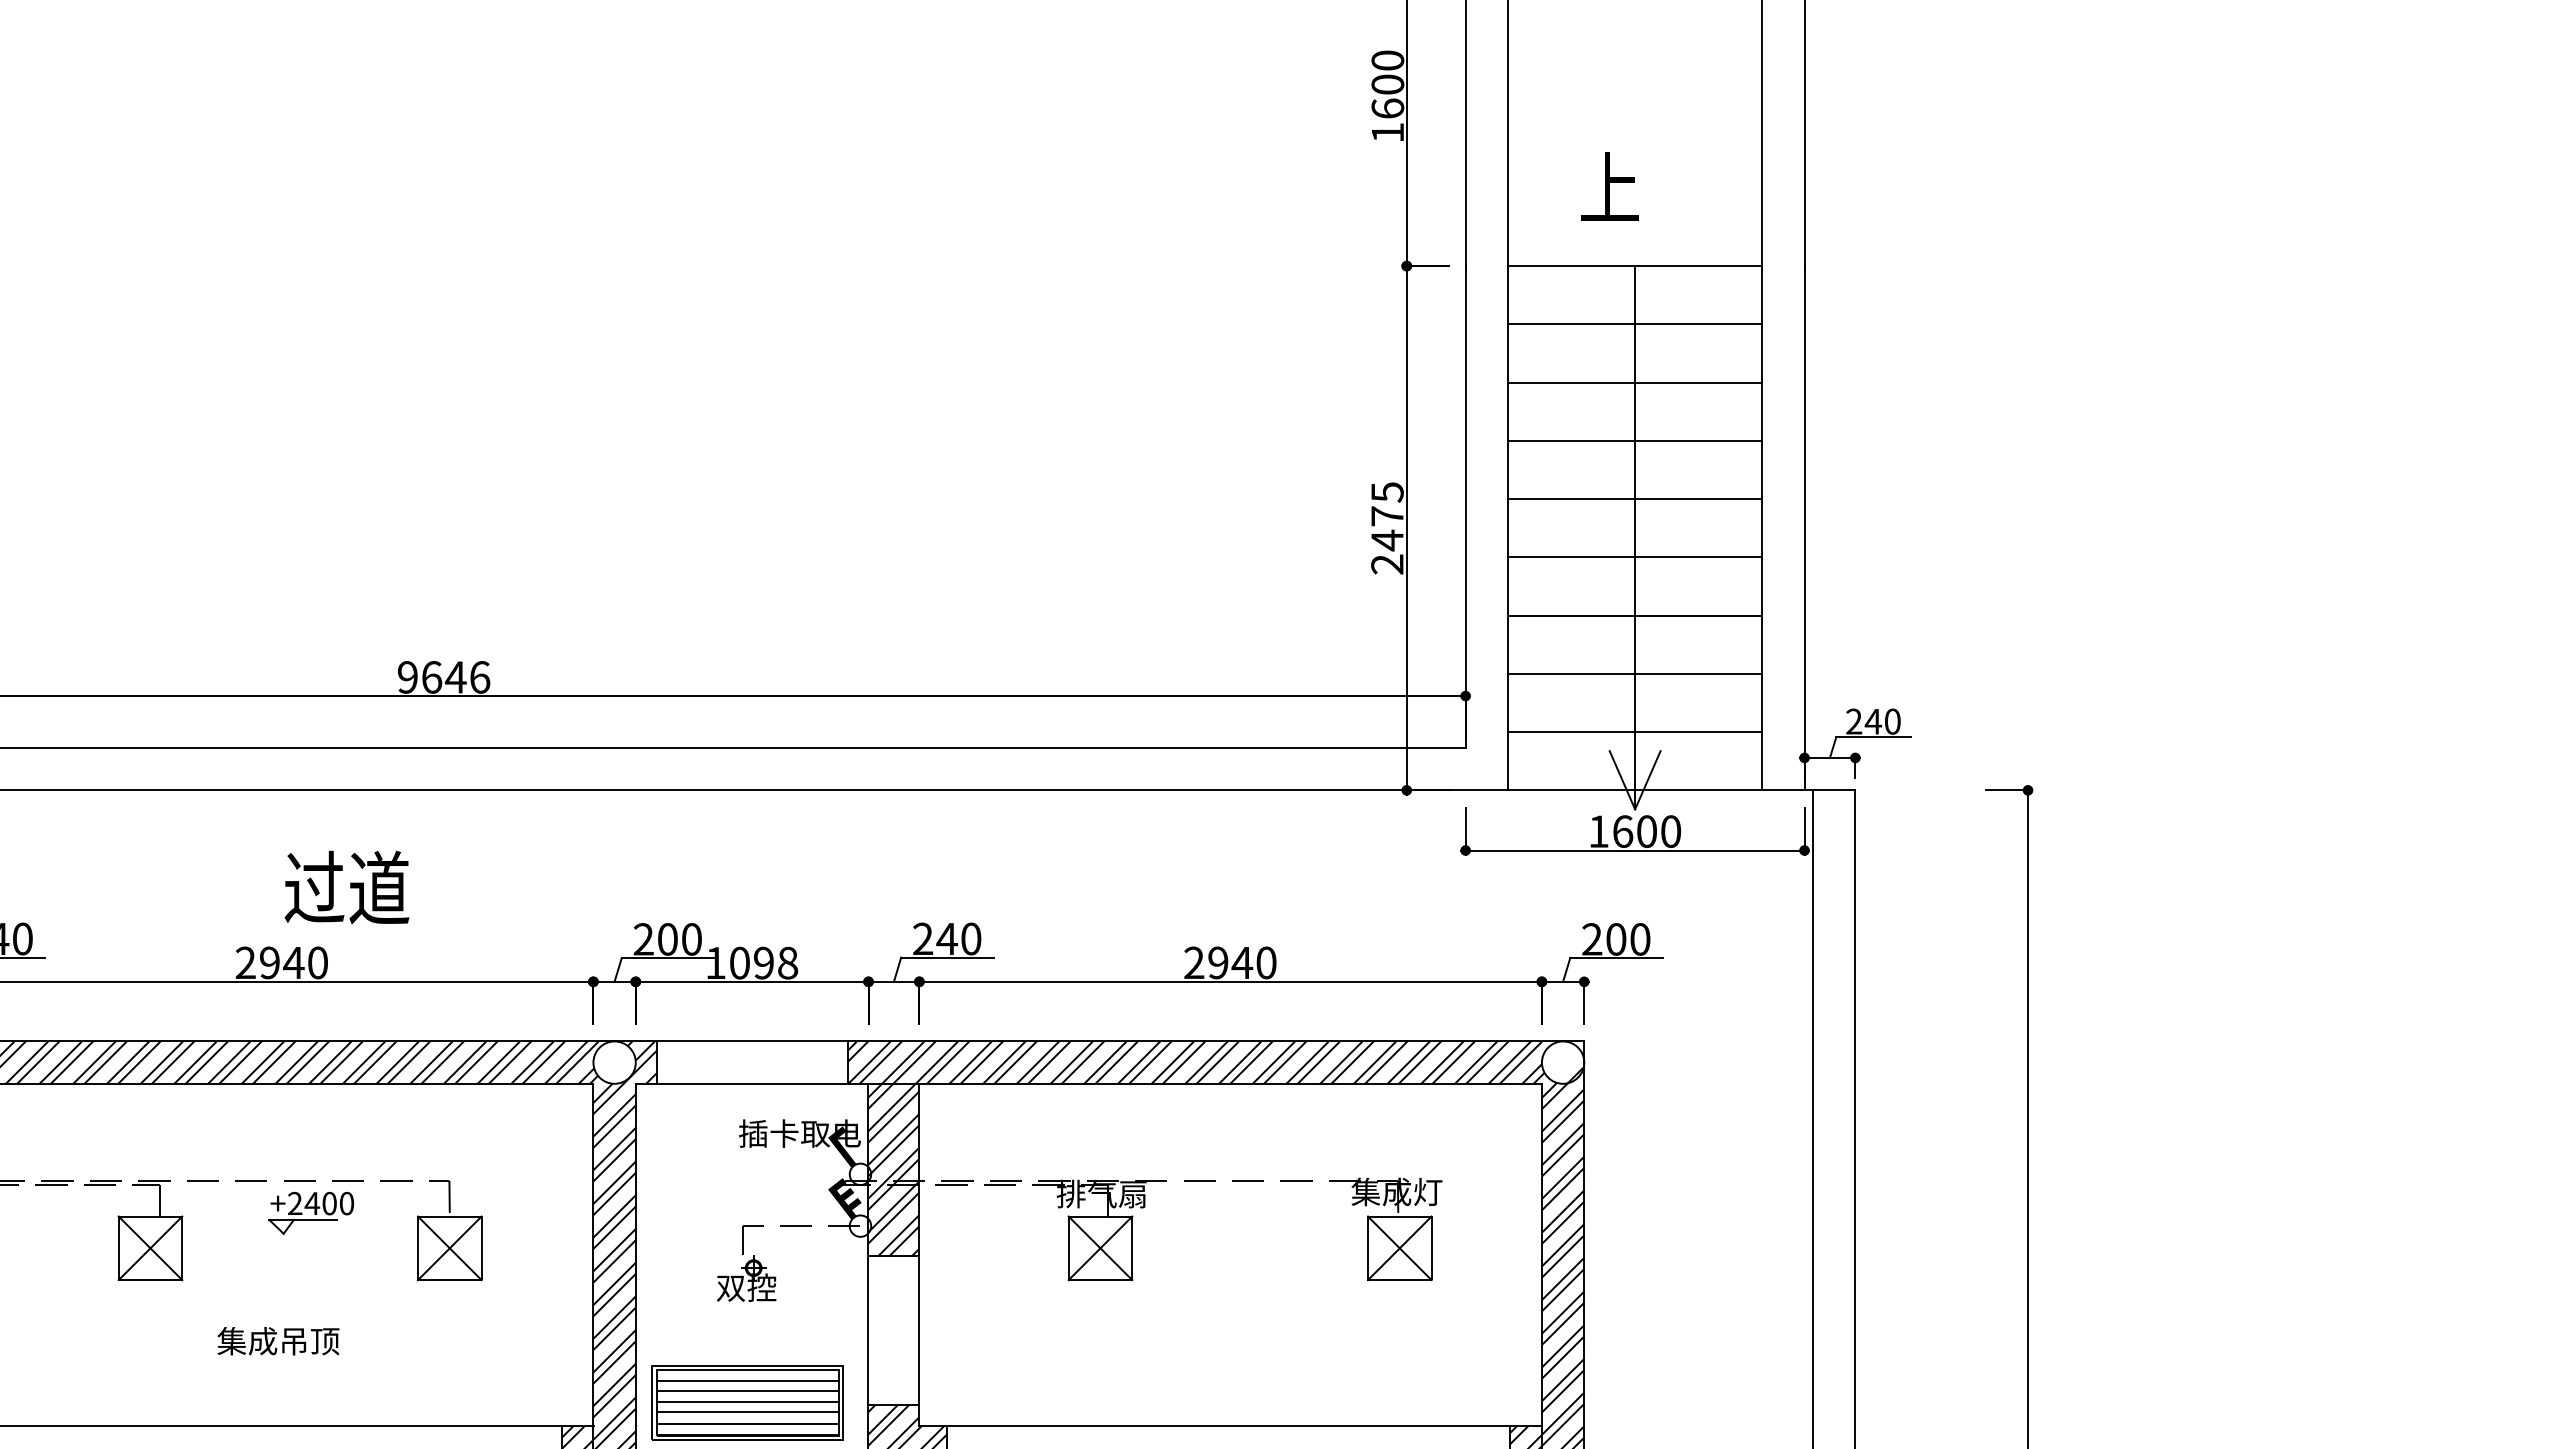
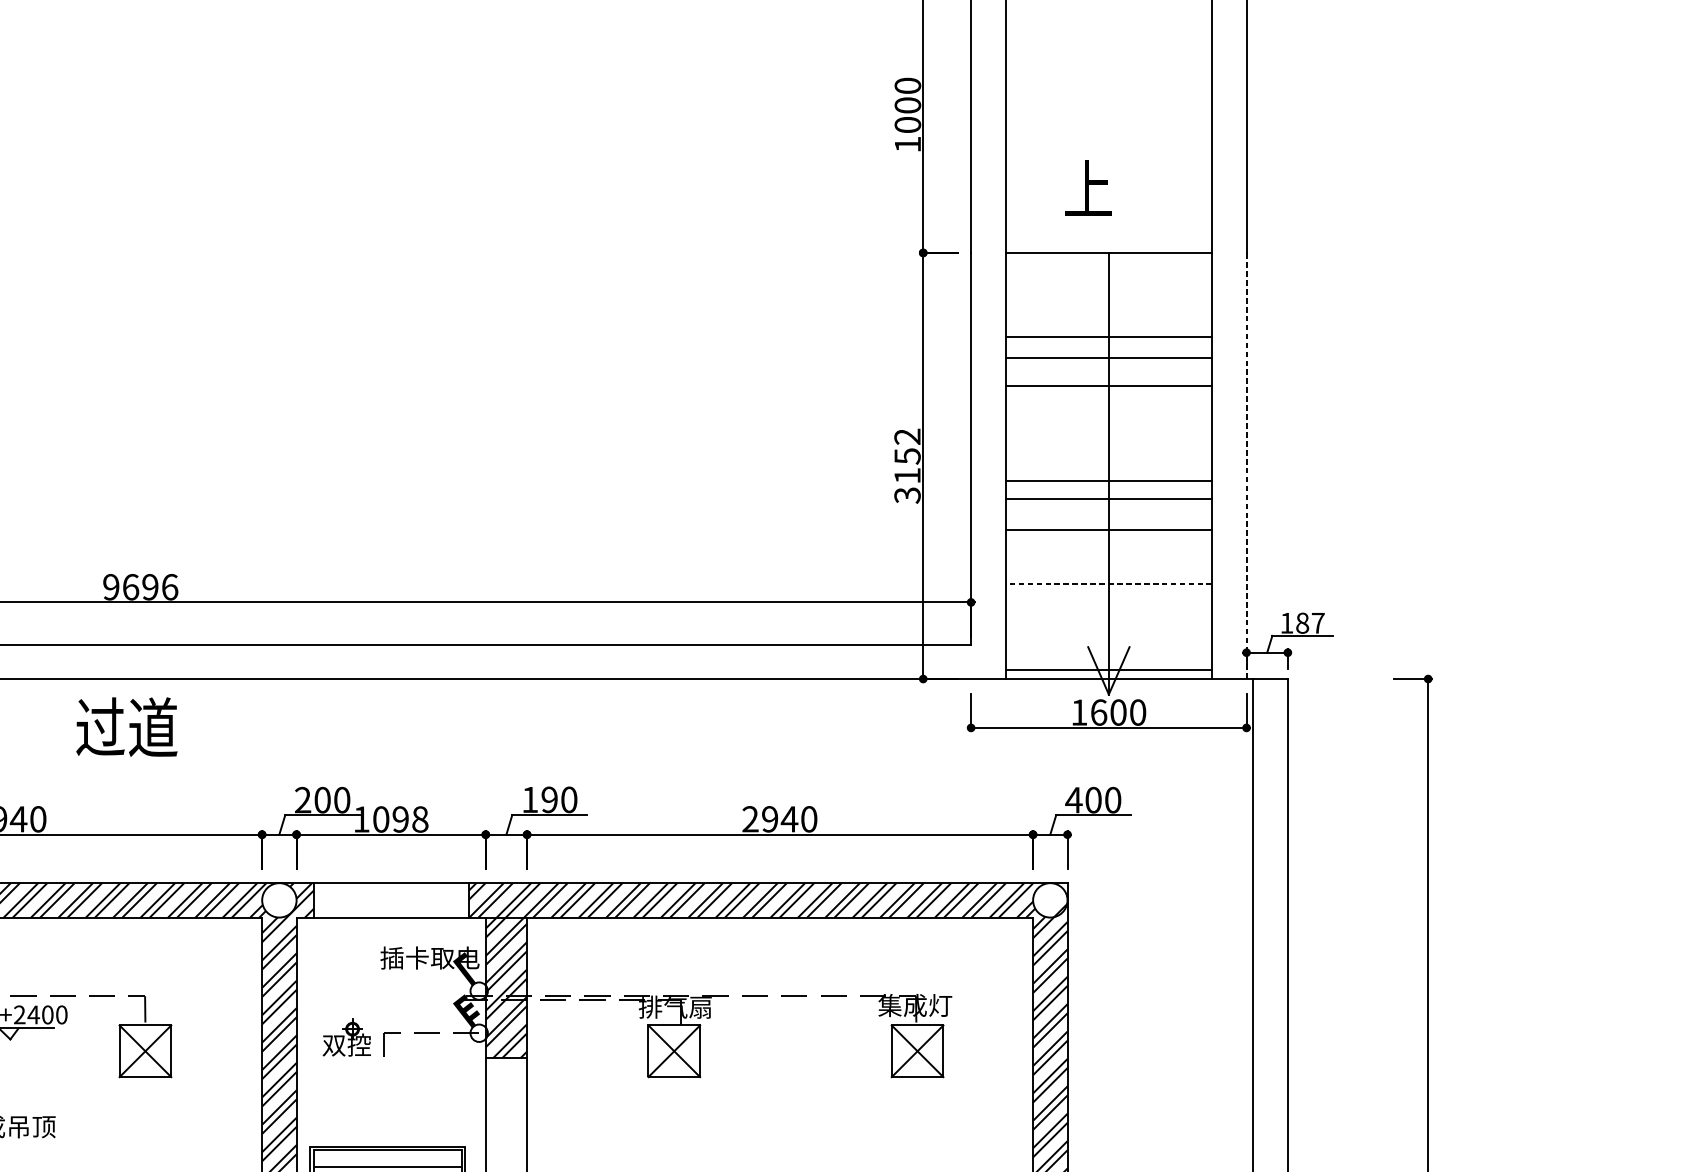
text: (1387, 108) -> (907, 124), 1600 -> 1000
line: (1635, 324) -> (1109, 336), moved
line: (1635, 382) -> (1109, 385), moved
line: (1635, 440) -> (1109, 357), moved
line: (1635, 499) -> (1109, 480), moved
line: (1804, 527) -> (1246, 465), solid -> dashed
text: (1387, 528) -> (907, 466), 2475 -> 3152
line: (1635, 557) -> (1109, 529), moved
line: (1635, 615) -> (1109, 498), moved
line: (1634, 673) -> (1108, 584), solid -> dashed
text: (455, 677) -> (150, 587), 9646 -> 9696
text: (1873, 721) -> (1302, 623), 240 -> 187
line: (1635, 732) -> (1109, 670), moved
text: (346, 887) -> (126, 727), moved
text: (935, 938) -> (540, 799), 240 -> 190
text: (1592, 939) -> (1074, 800), 200 -> 400
part: (746, 1278) -> (346, 1037), moved
line: (747, 1380) -> (387, 1158), removed

